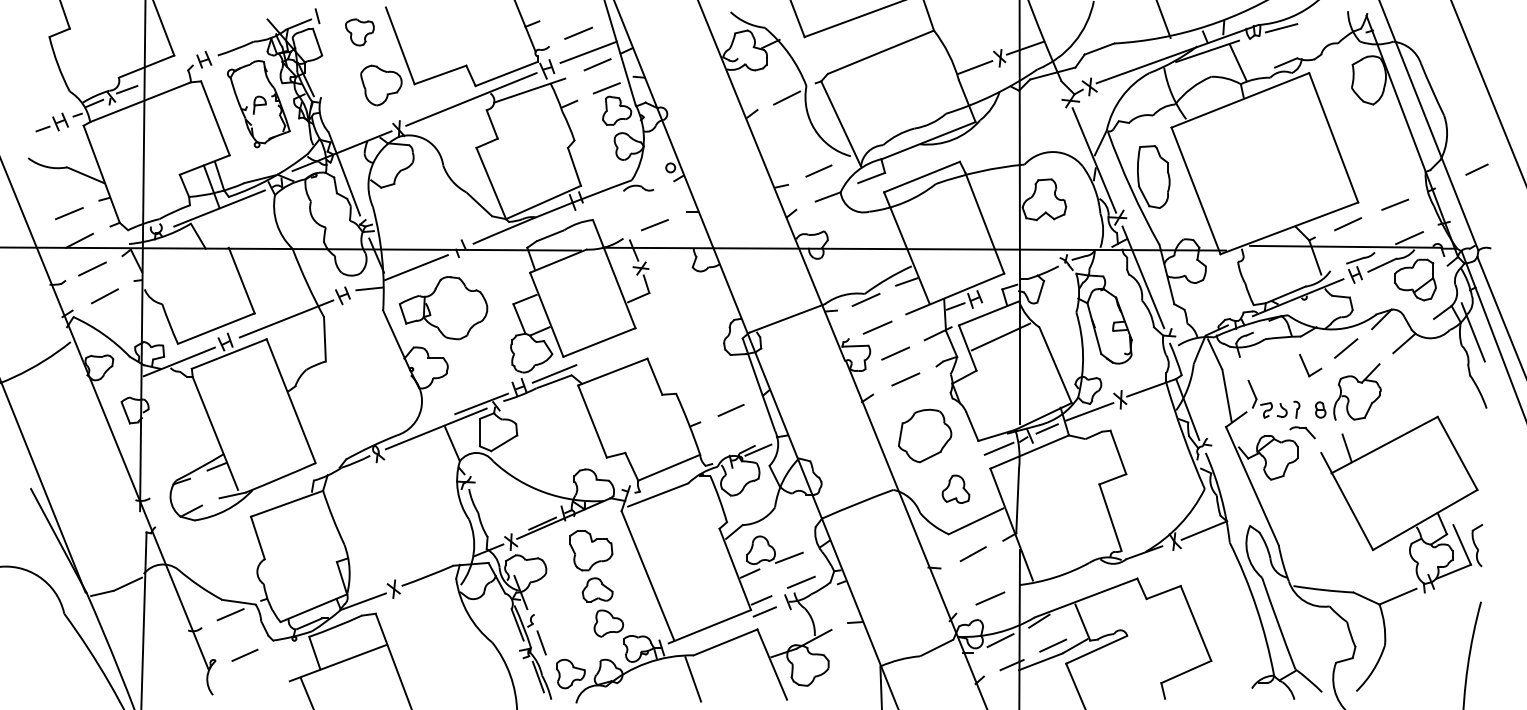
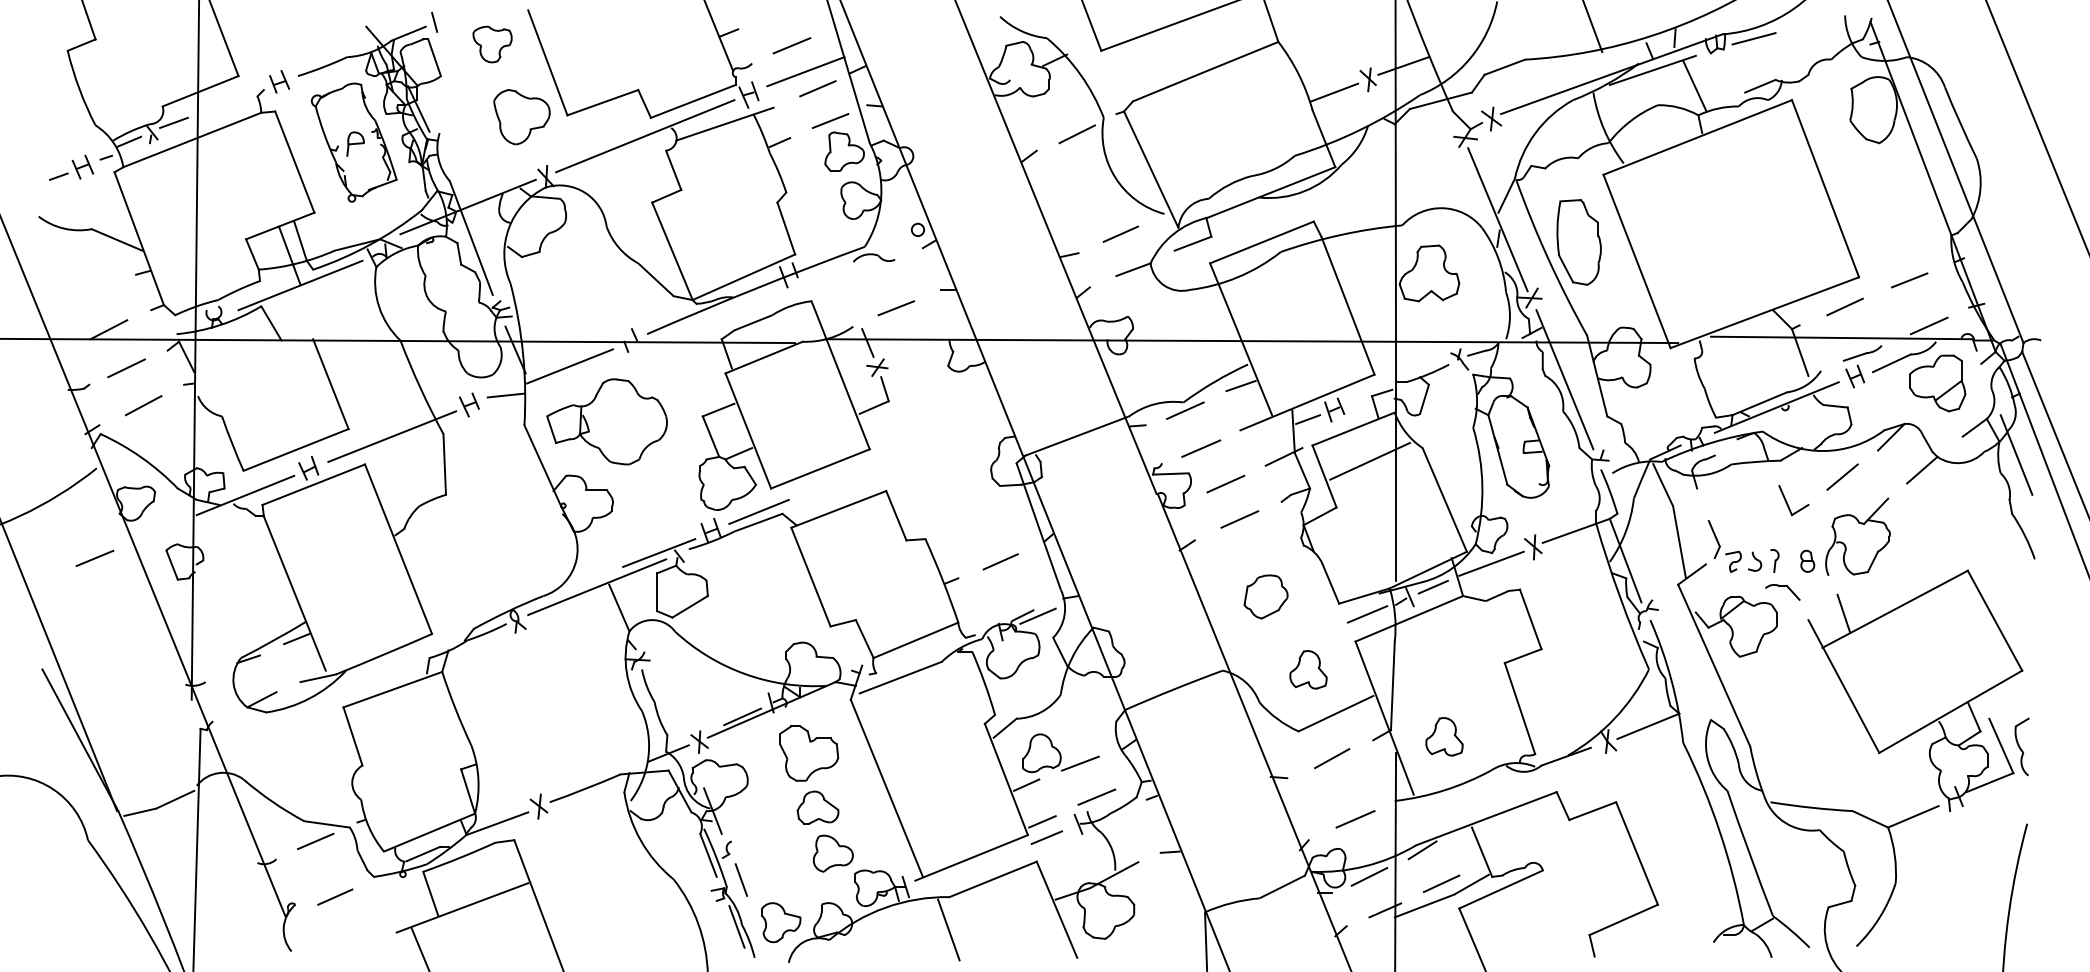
line: (1476, 169) -> (2021, 232), removed
line: (69, 212) -> (94, 557), moved
part: (924, 435) -> (1265, 596), size x0.6
part: (1055, 538) -> (1444, 736), added

